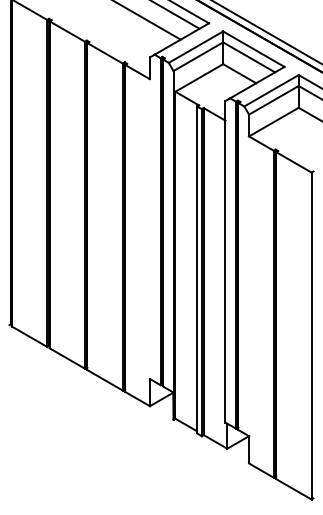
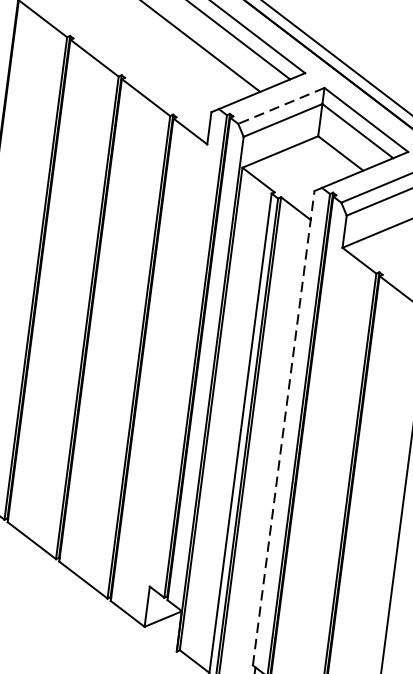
line: (195, 47) -> (280, 106), solid -> dashed
line: (225, 261) -> (283, 427), solid -> dashed

